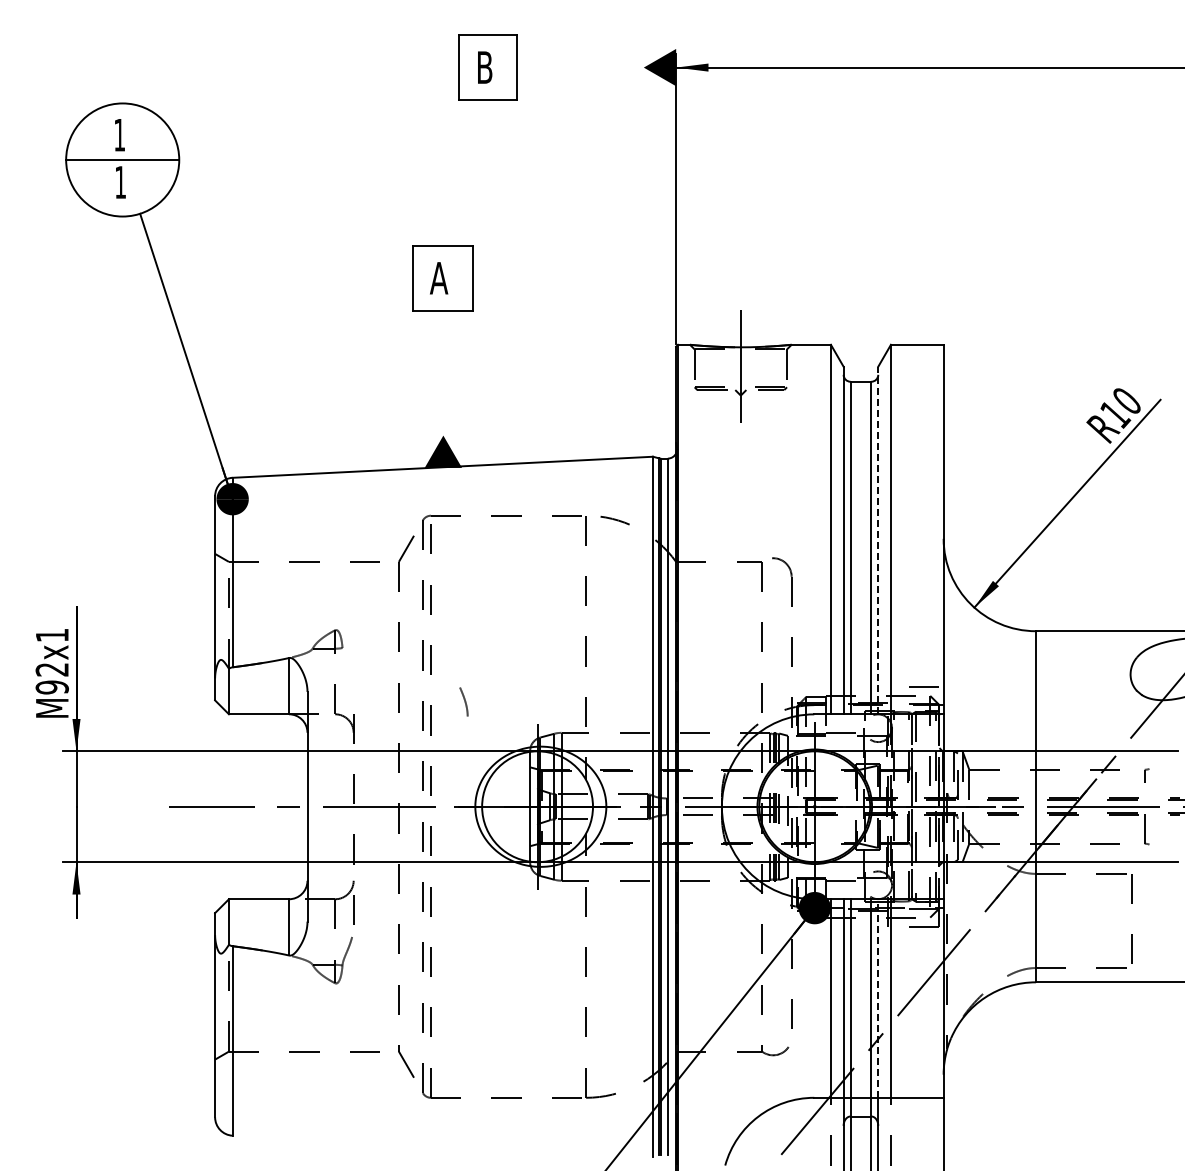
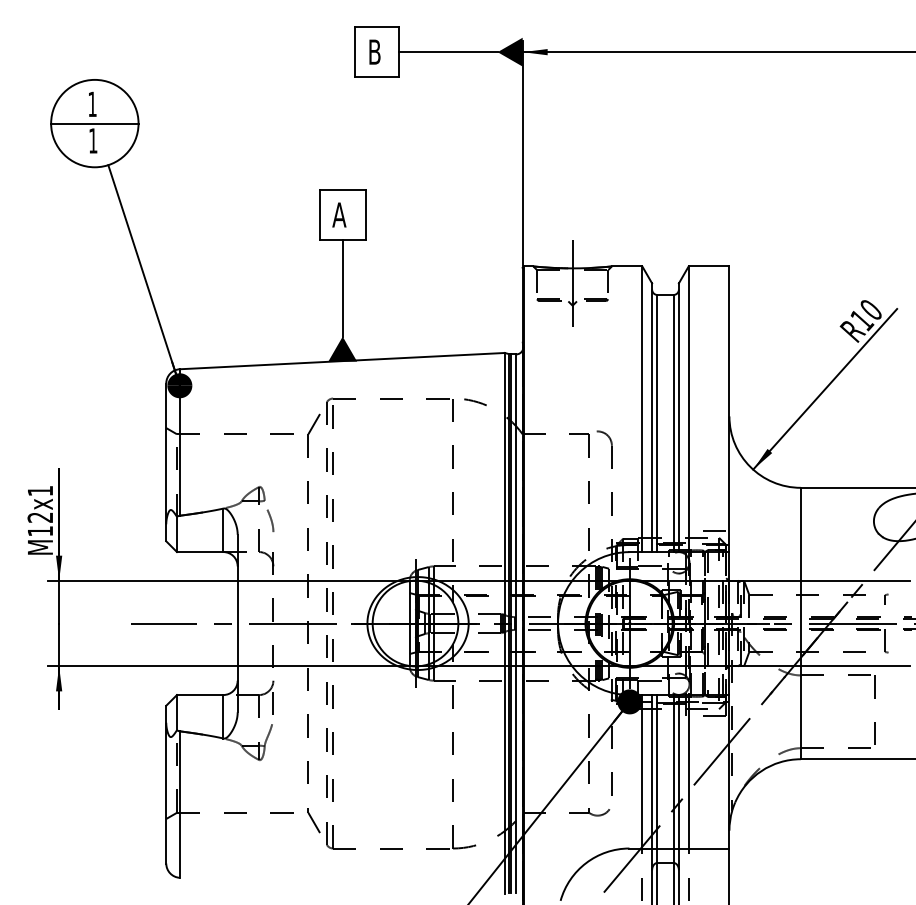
line: (579, 67) -> (447, 52), added
line: (443, 372) -> (342, 287), added
line: (878, 540) -> (679, 417), dashed -> solid
text: (51, 687) -> (39, 531), M92x1 -> M12x1
curve: (464, 701) -> (270, 520), moved
line: (878, 997) -> (679, 770), dashed -> solid

